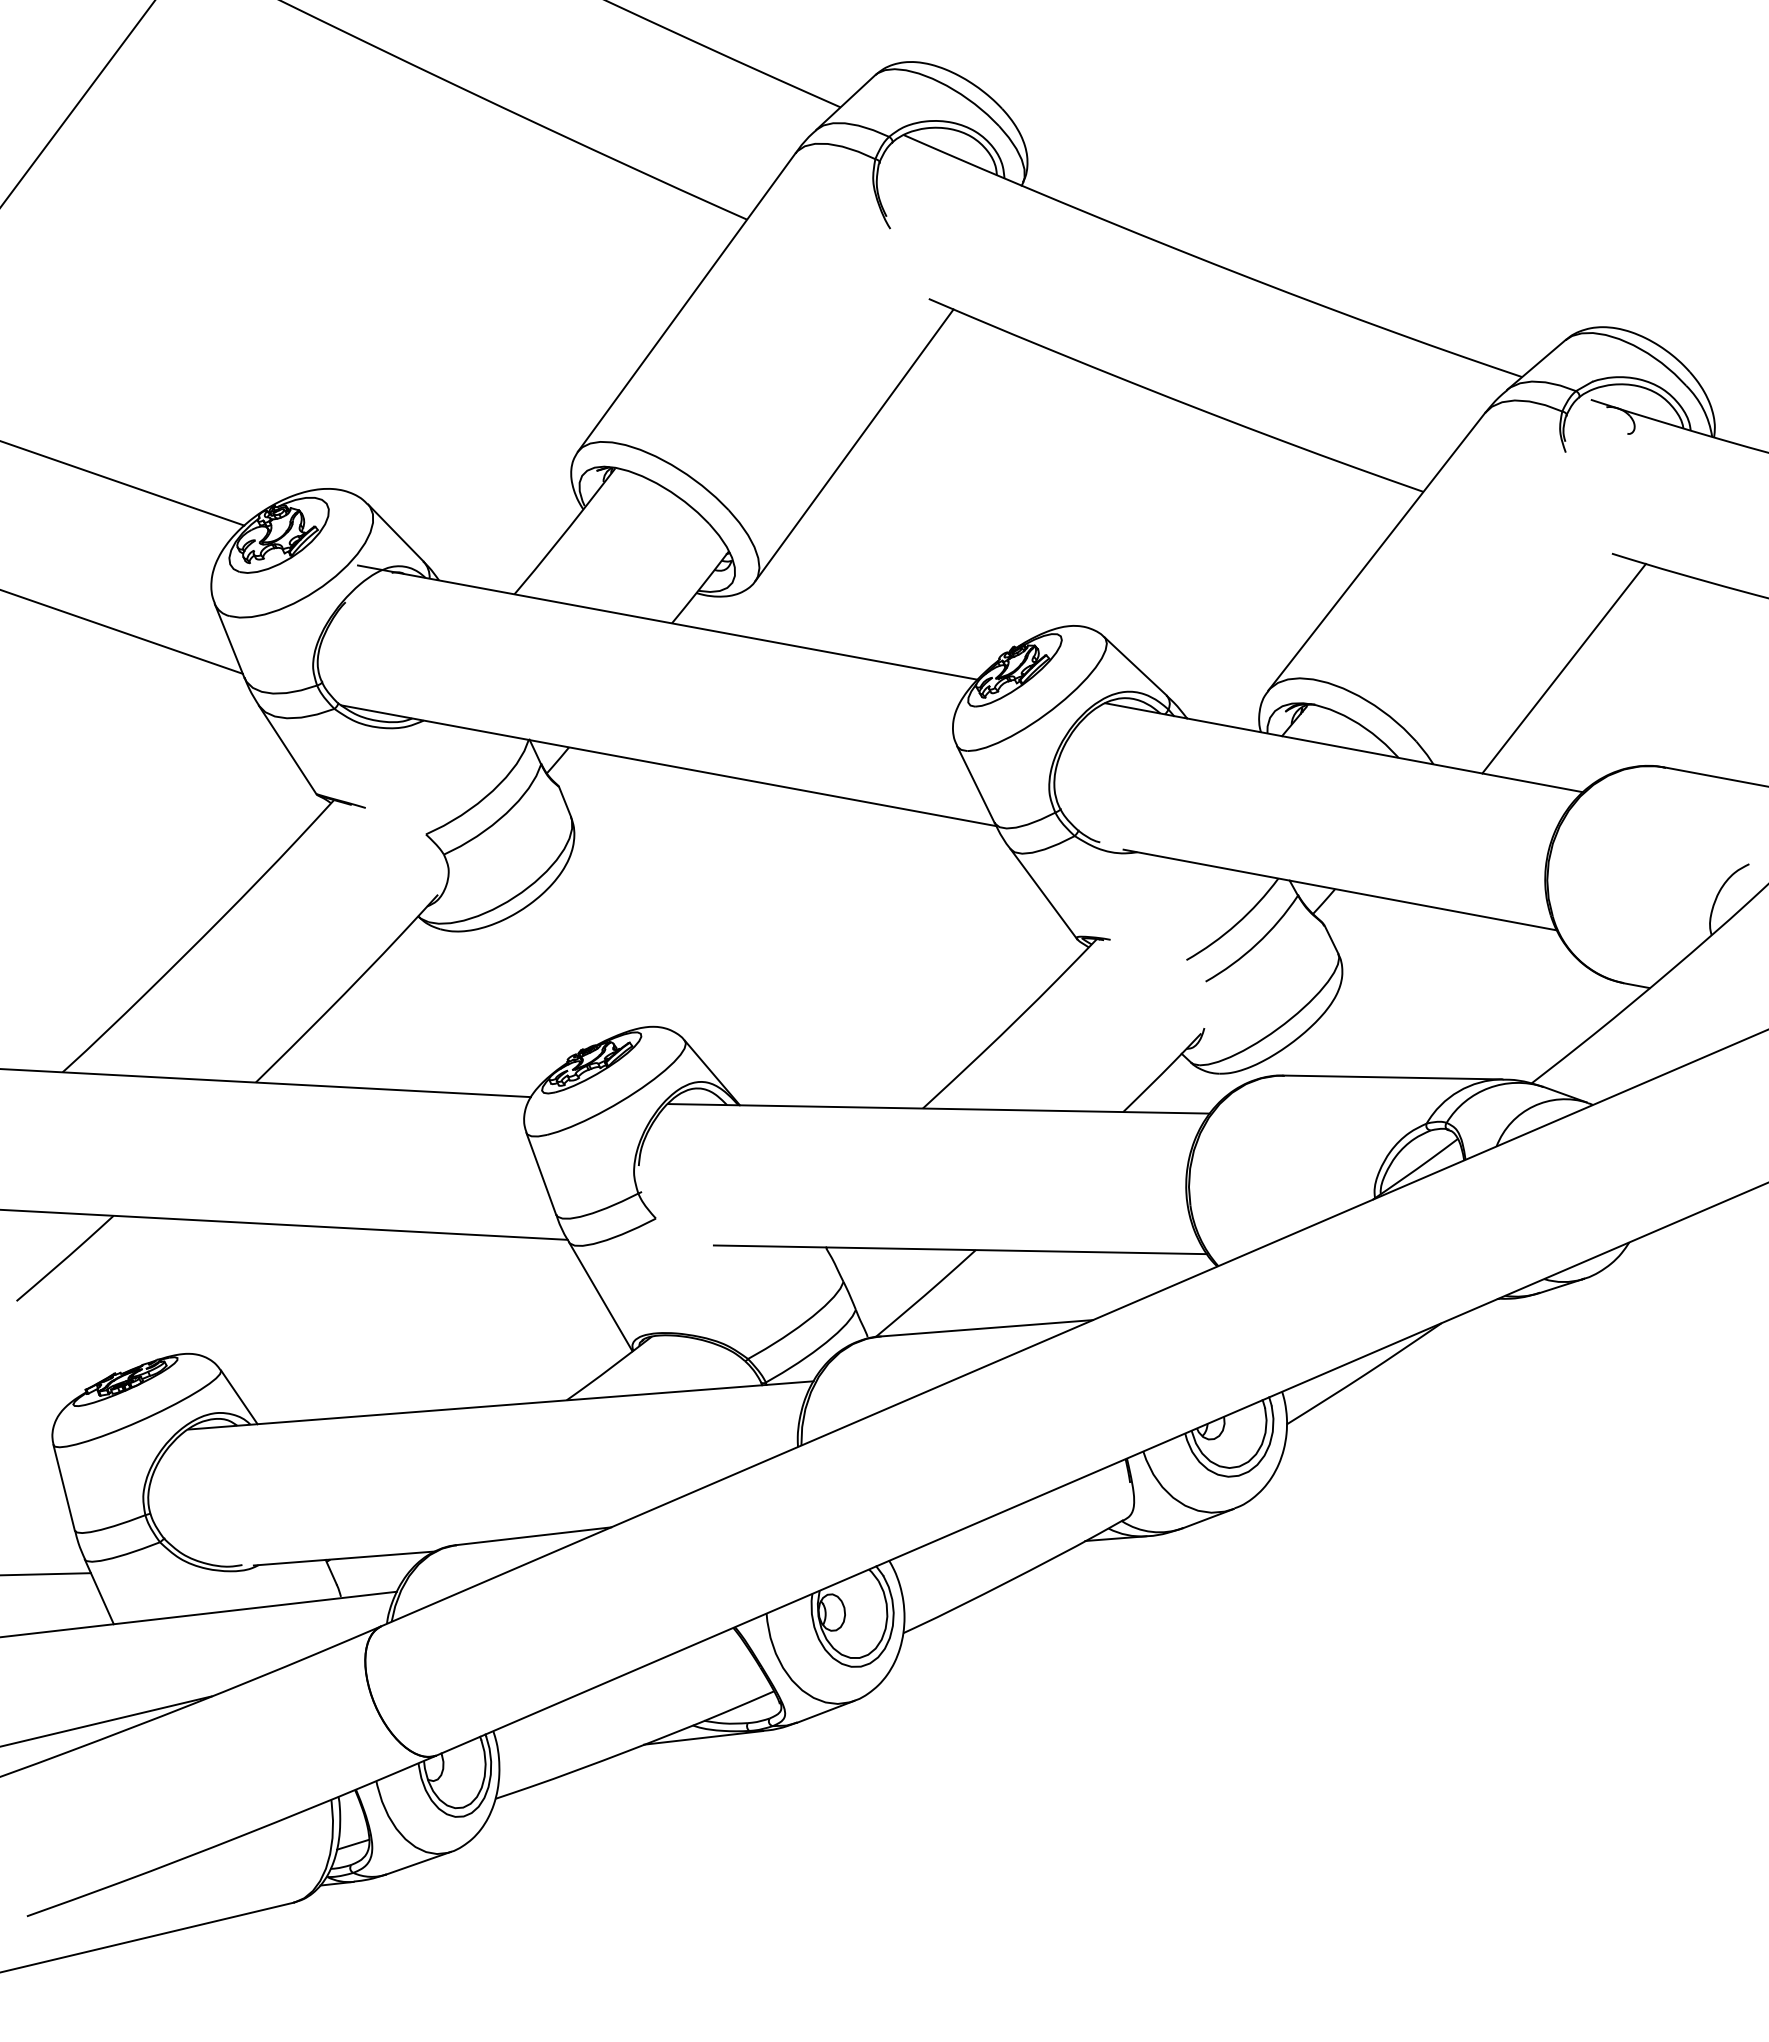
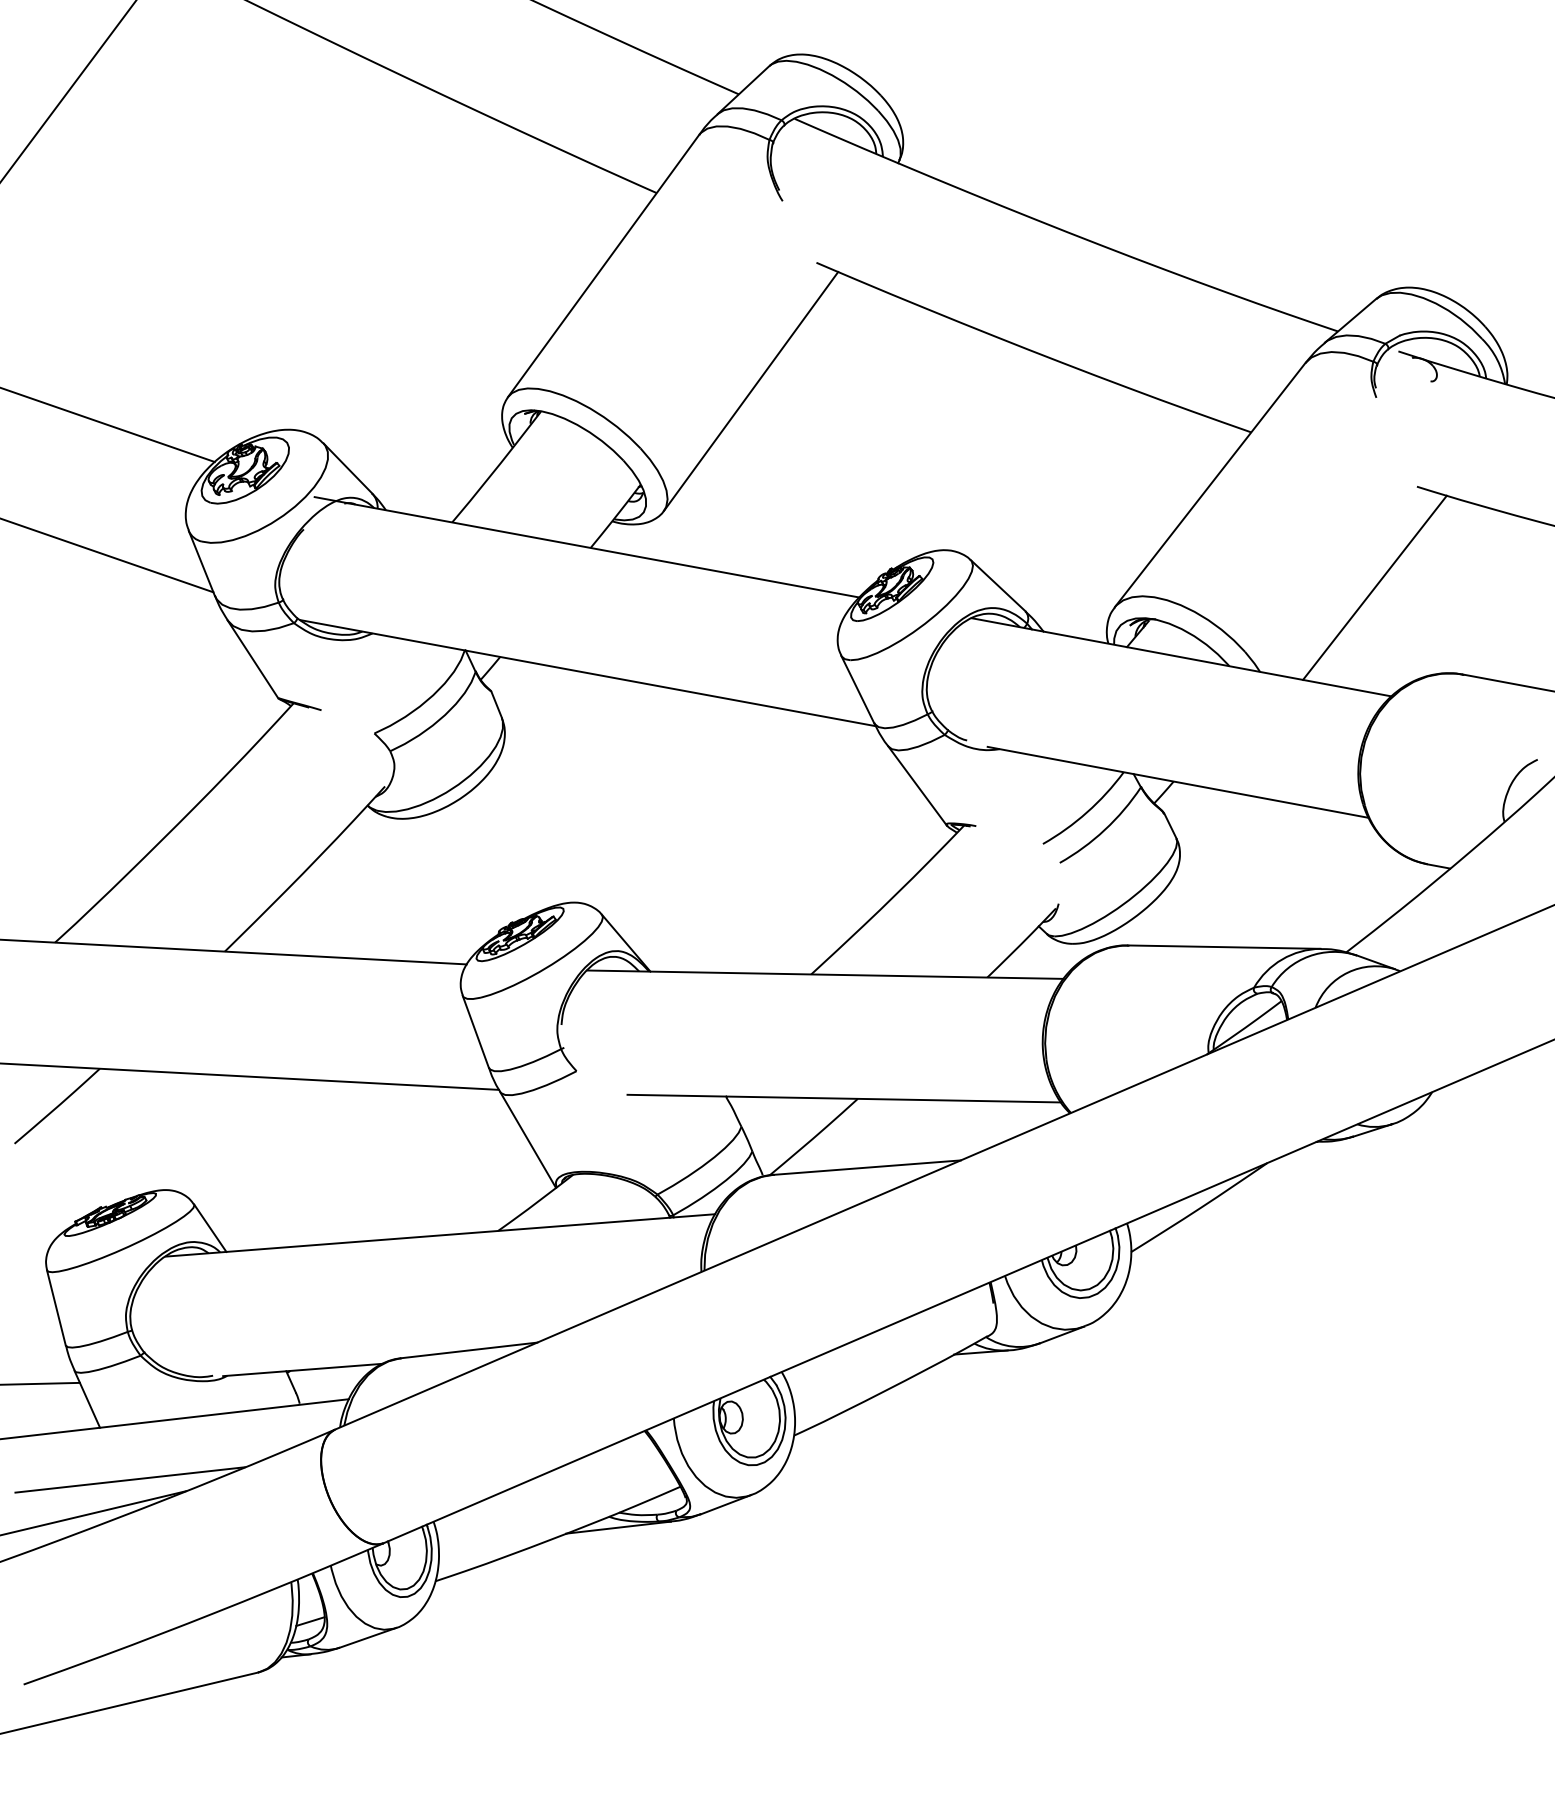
line: (147, 1683) -> (129, 1479), added

